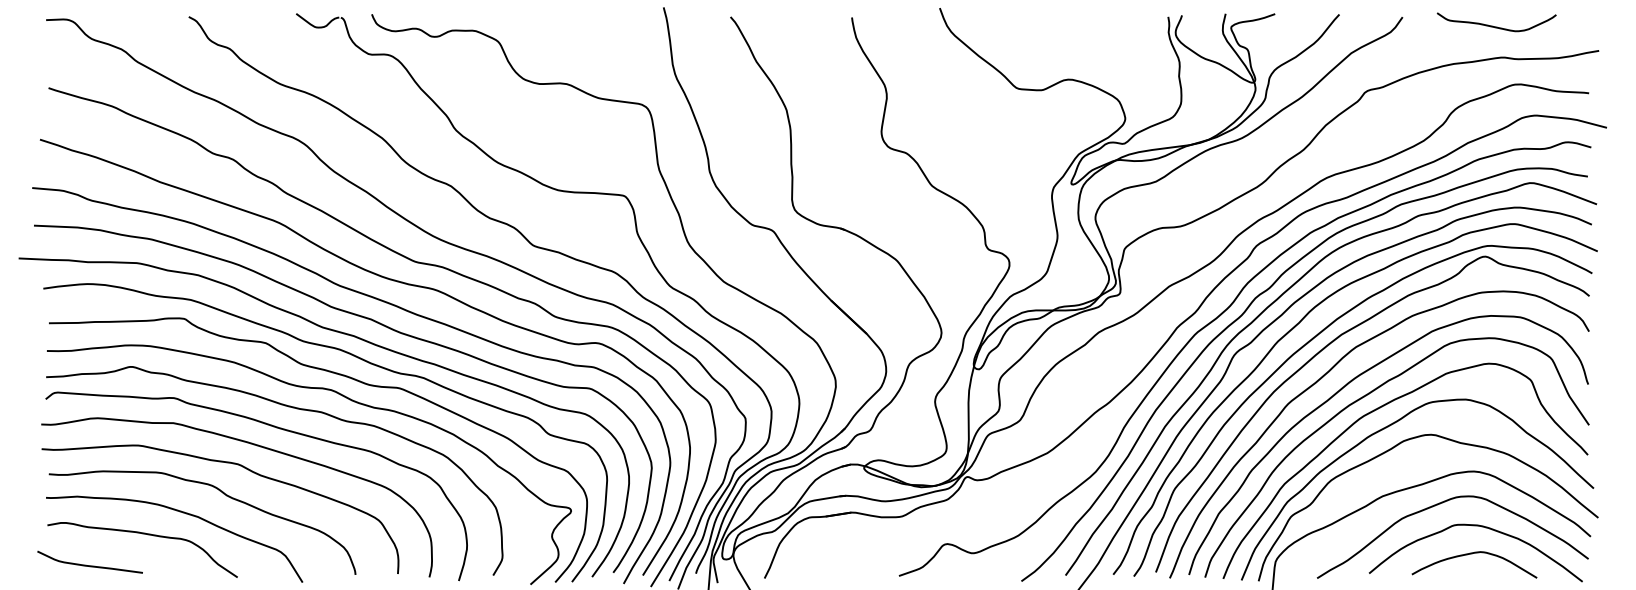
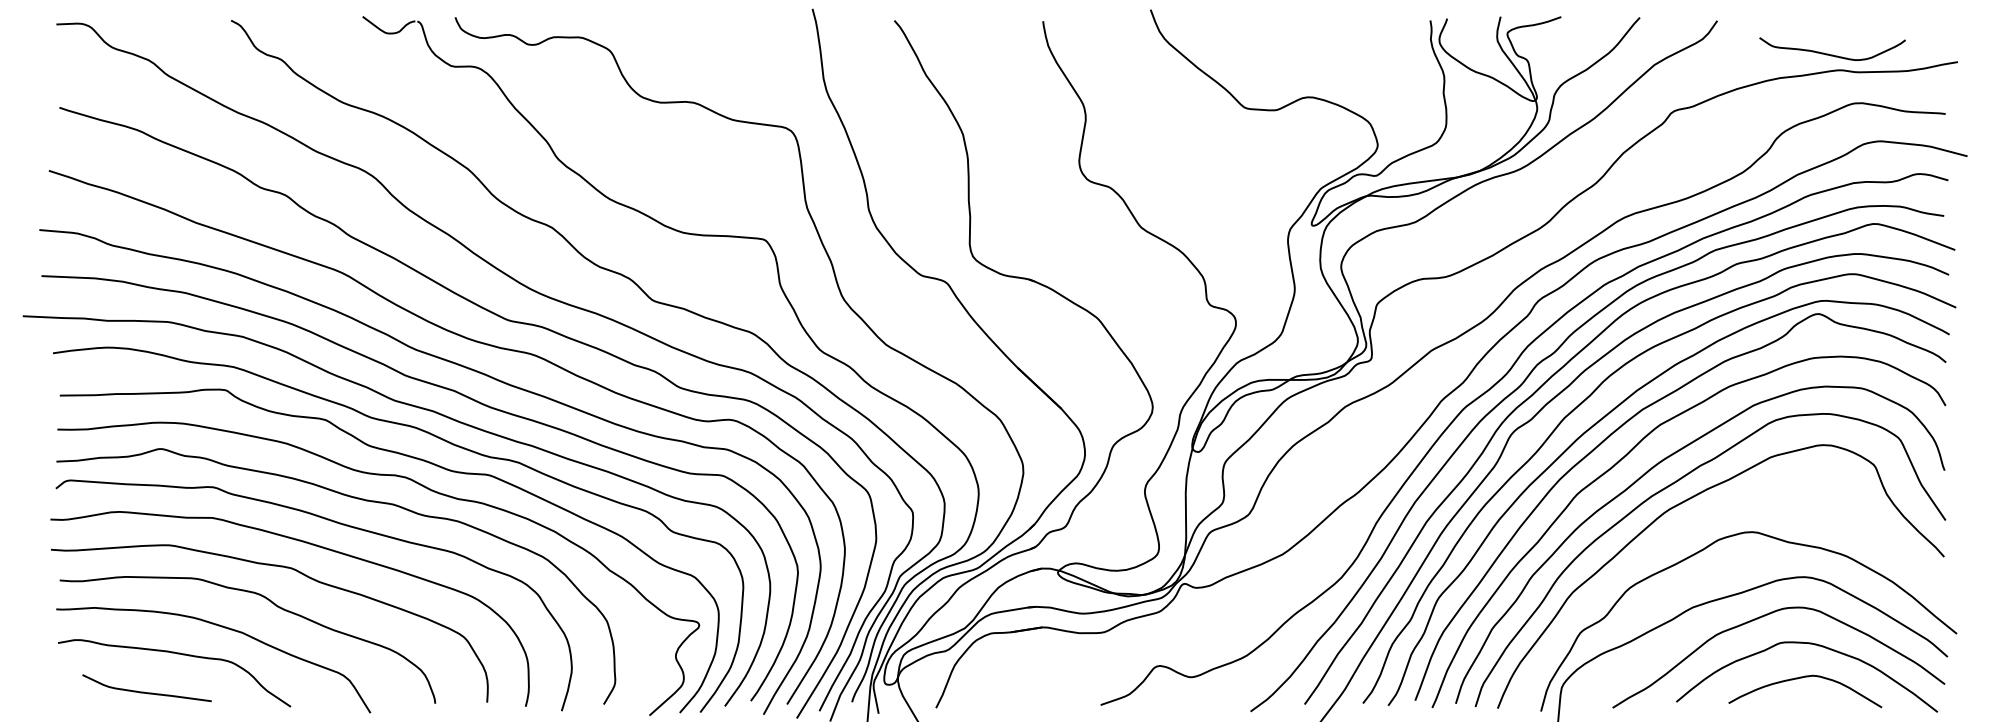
curve: (1496, 26) -> (1832, 54), moved
curve: (1386, 428) -> (1697, 524), removed
curve: (89, 565) -> (146, 692), moved

